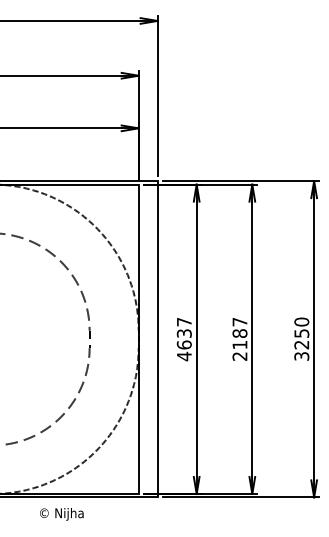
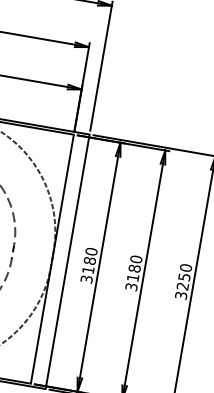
text: (239, 338) -> (133, 272), 2187 -> 3180
text: (183, 339) -> (88, 265), 4637 -> 3180

